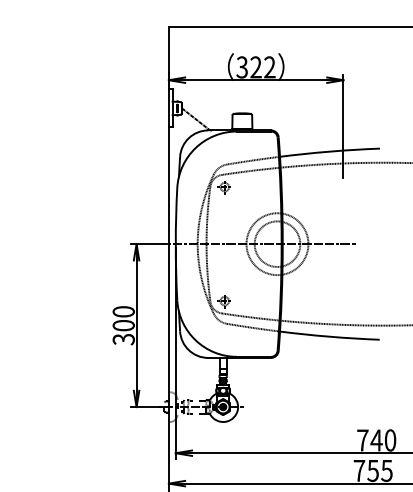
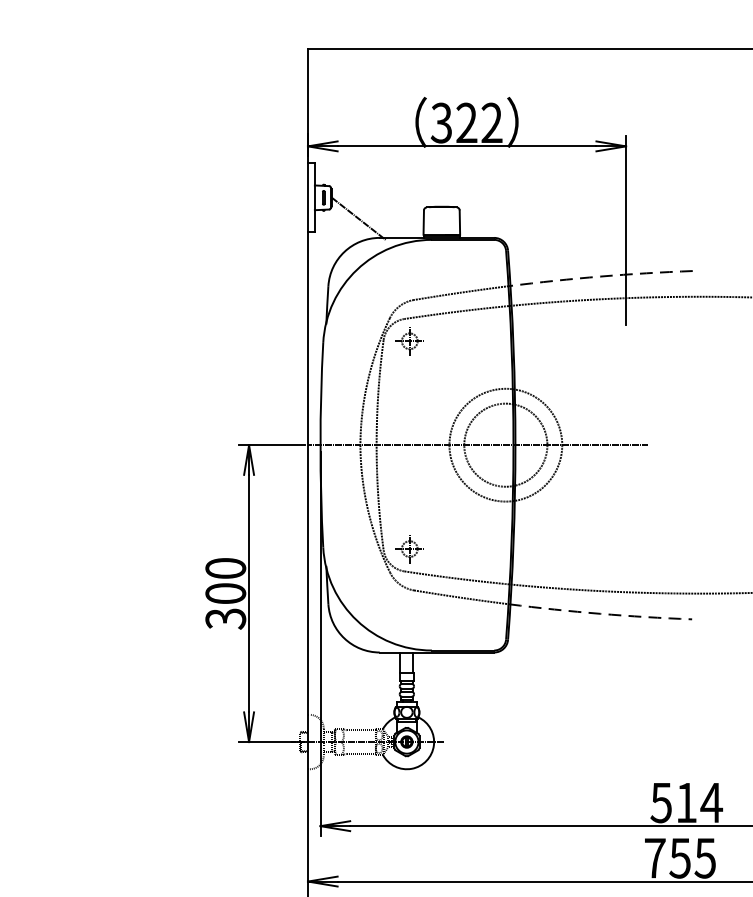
arc: (329, 151) -> (600, 276), solid -> dashed
arc: (329, 336) -> (600, 613), solid -> dashed
text: (376, 440) -> (686, 802), 740 -> 514

